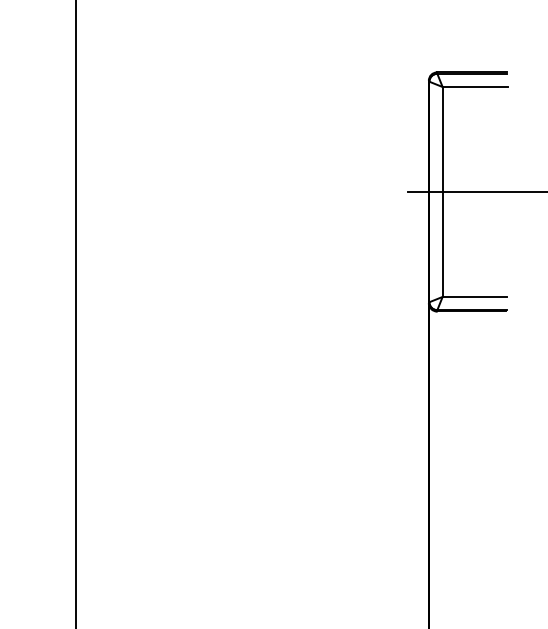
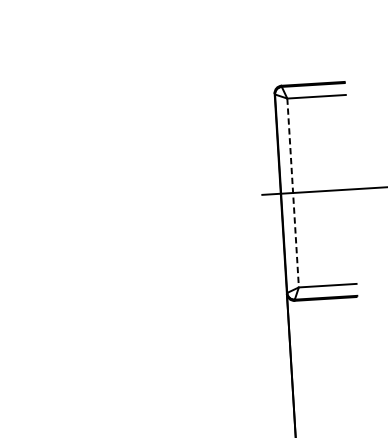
line: (442, 191) -> (292, 192), solid -> dashed

